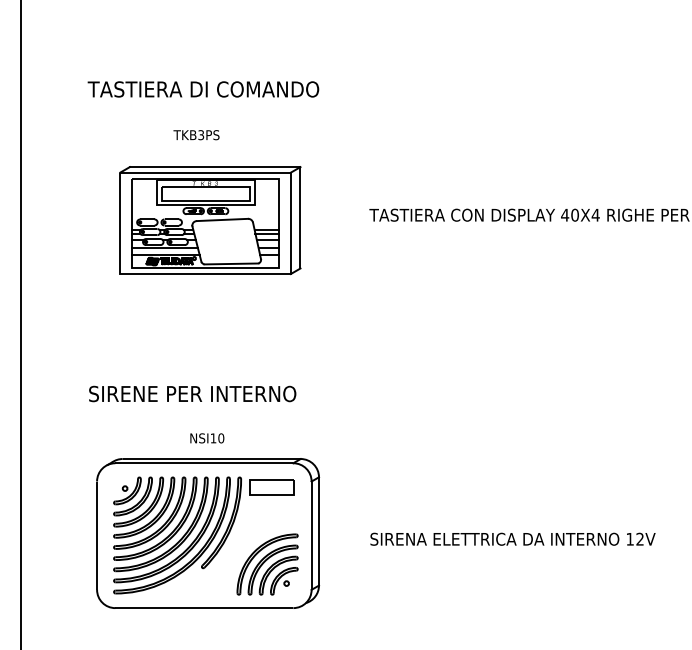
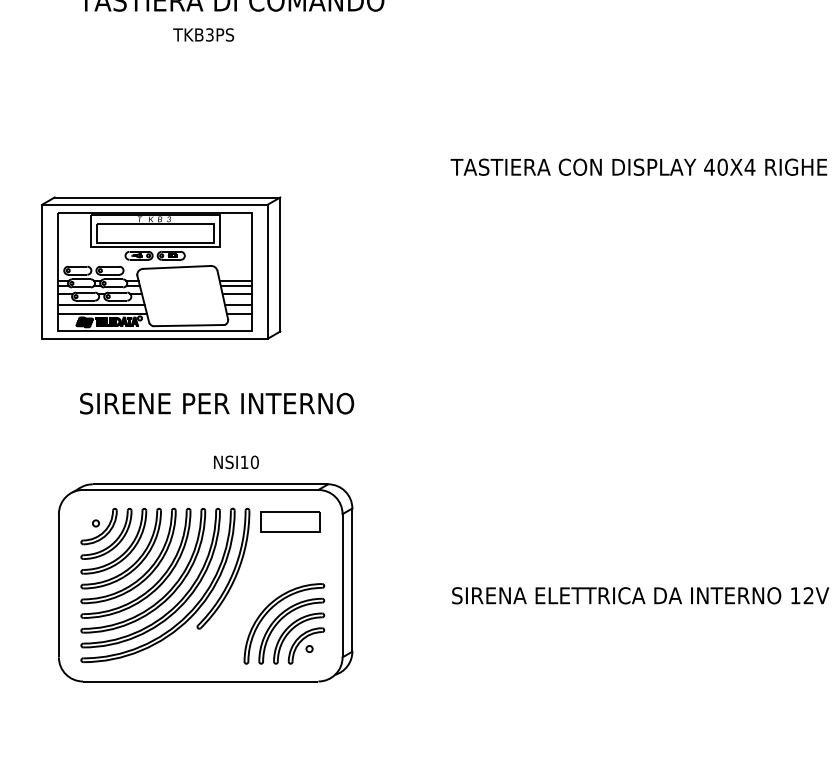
text: (196, 135) -> (203, 35), moved
part: (210, 220) -> (161, 268), moved
part: (208, 533) -> (206, 582), moved

